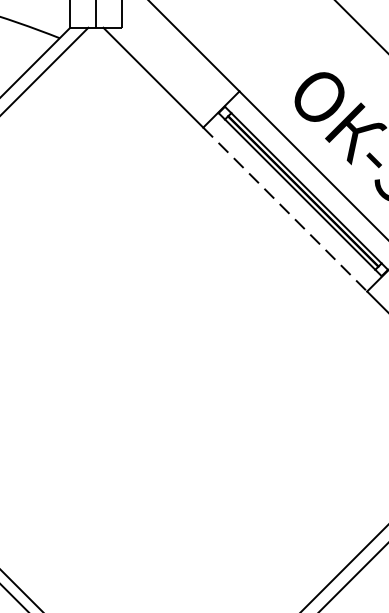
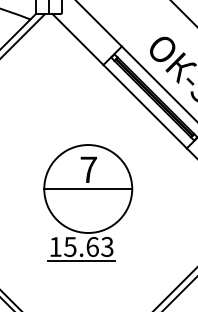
line: (285, 209) -> (145, 106), dashed -> solid
part: (173, 397) -> (88, 202), added

